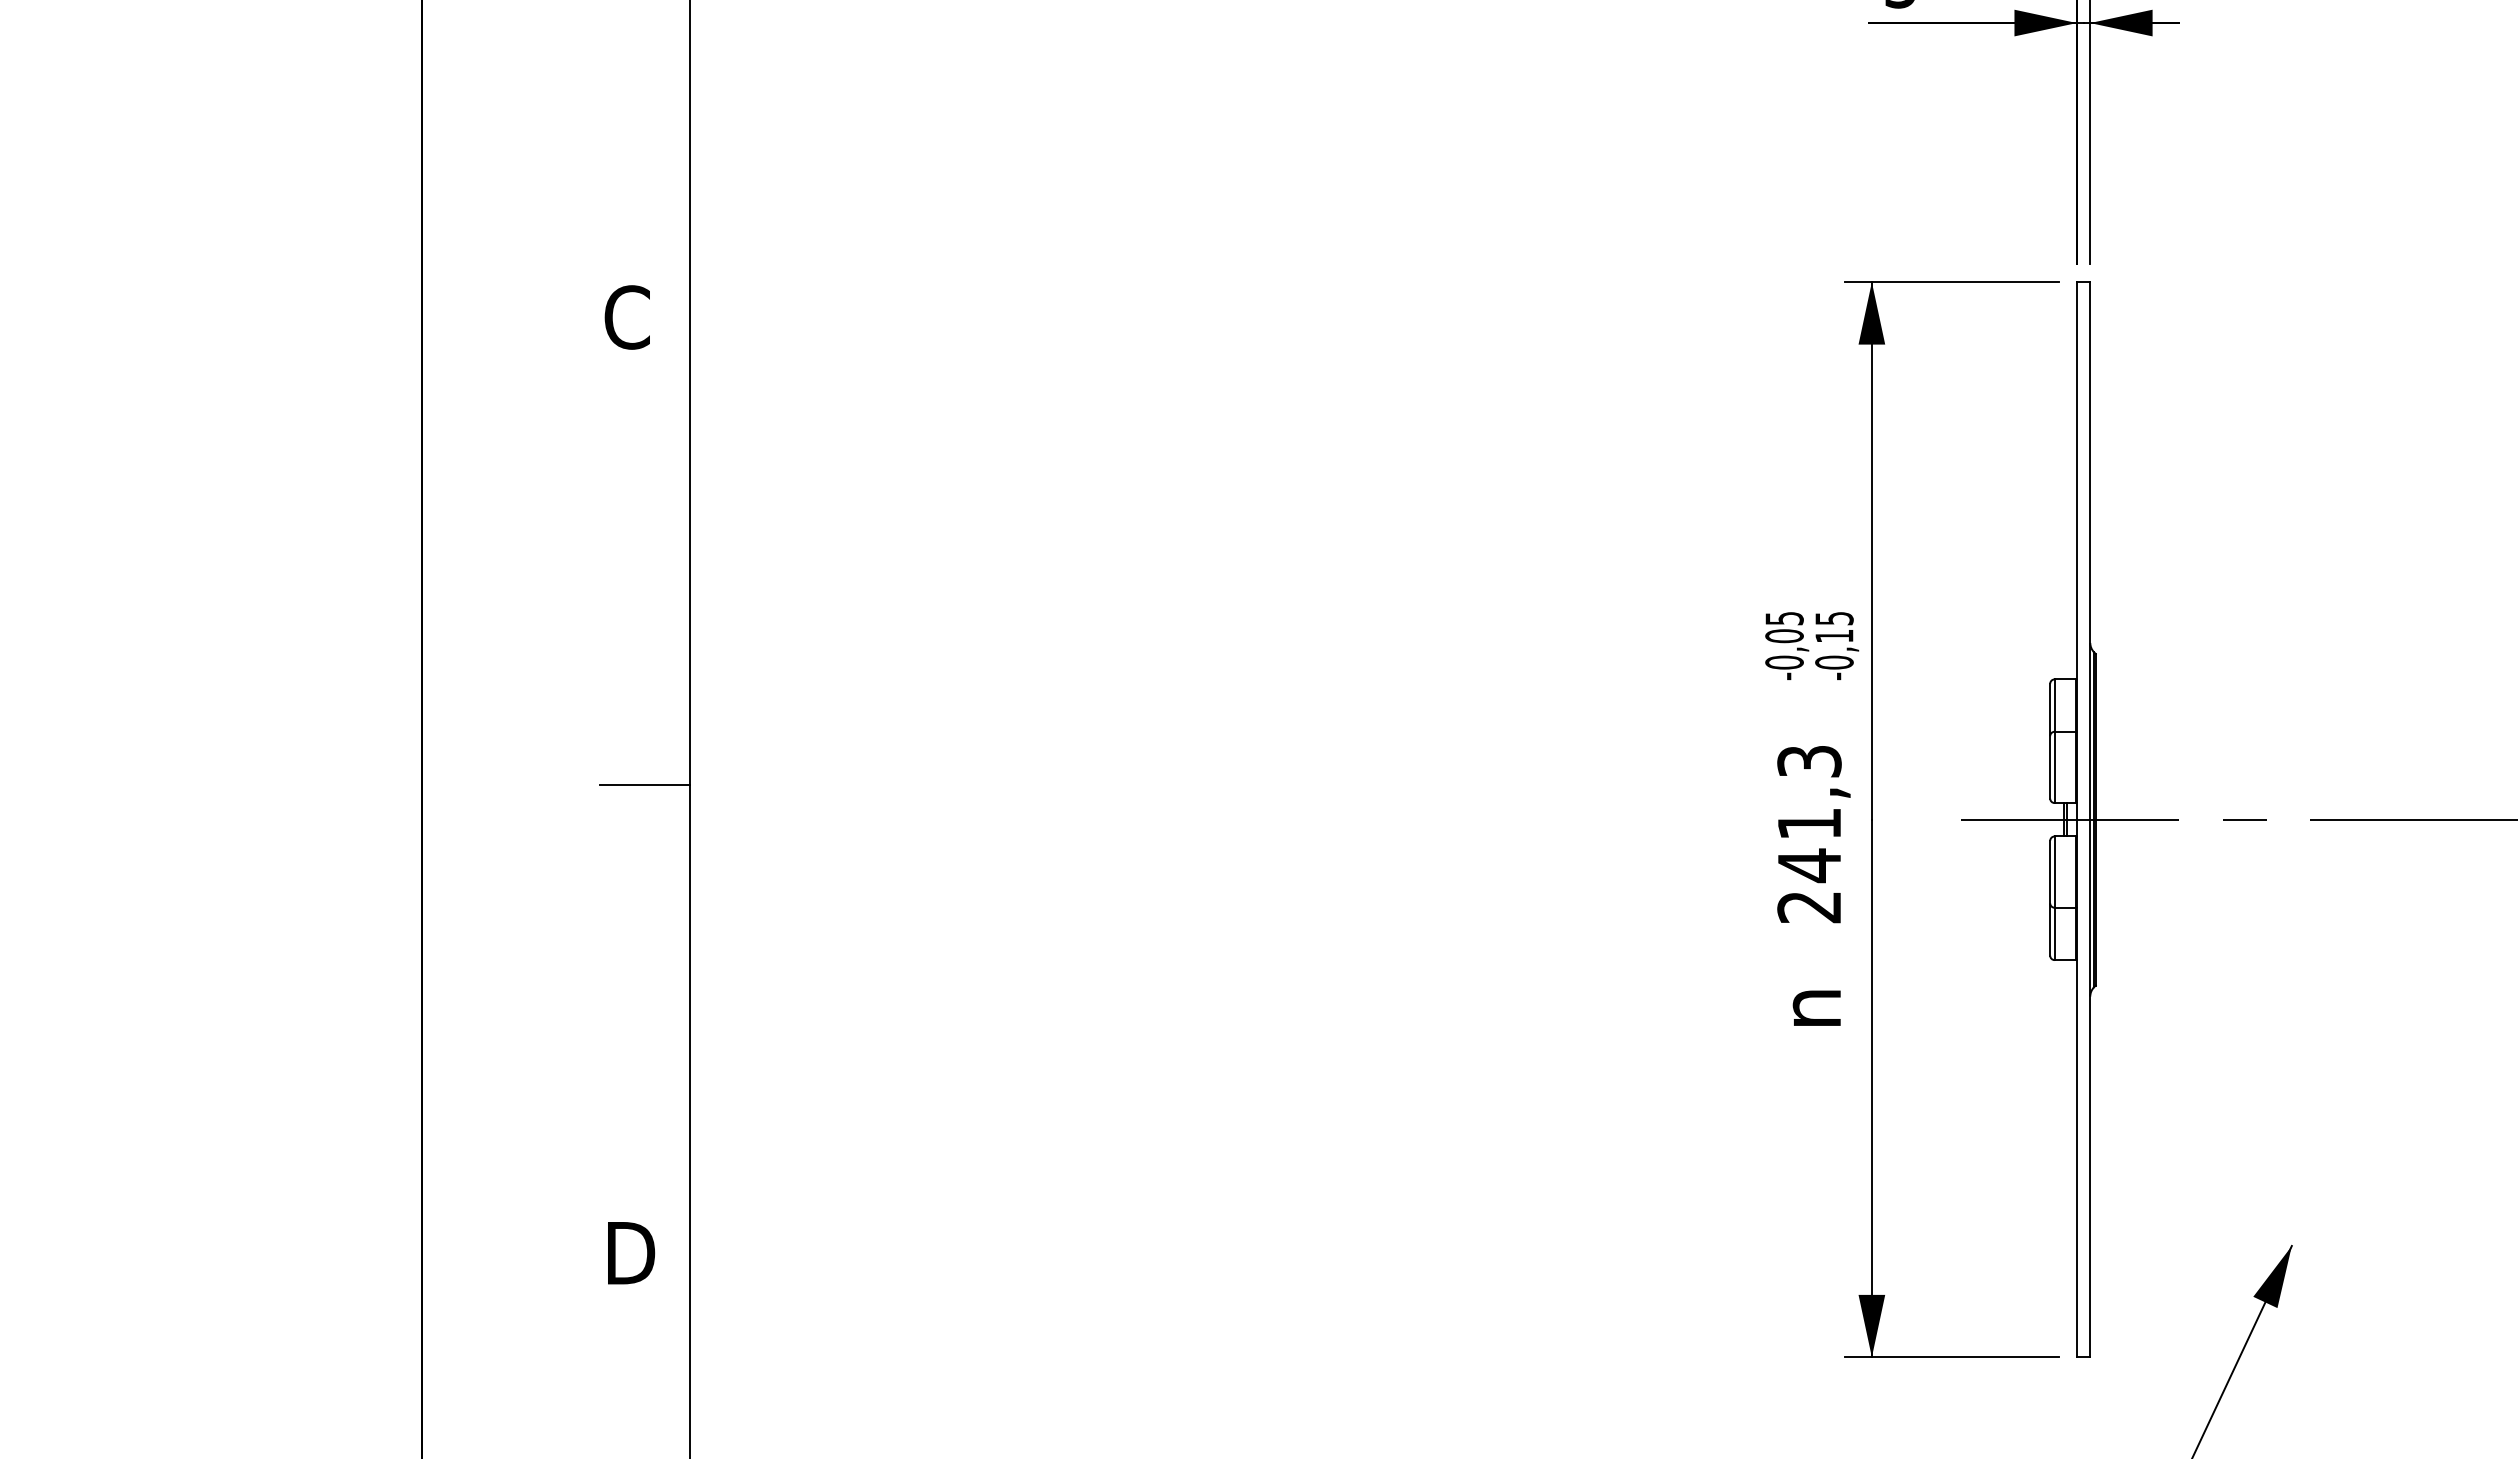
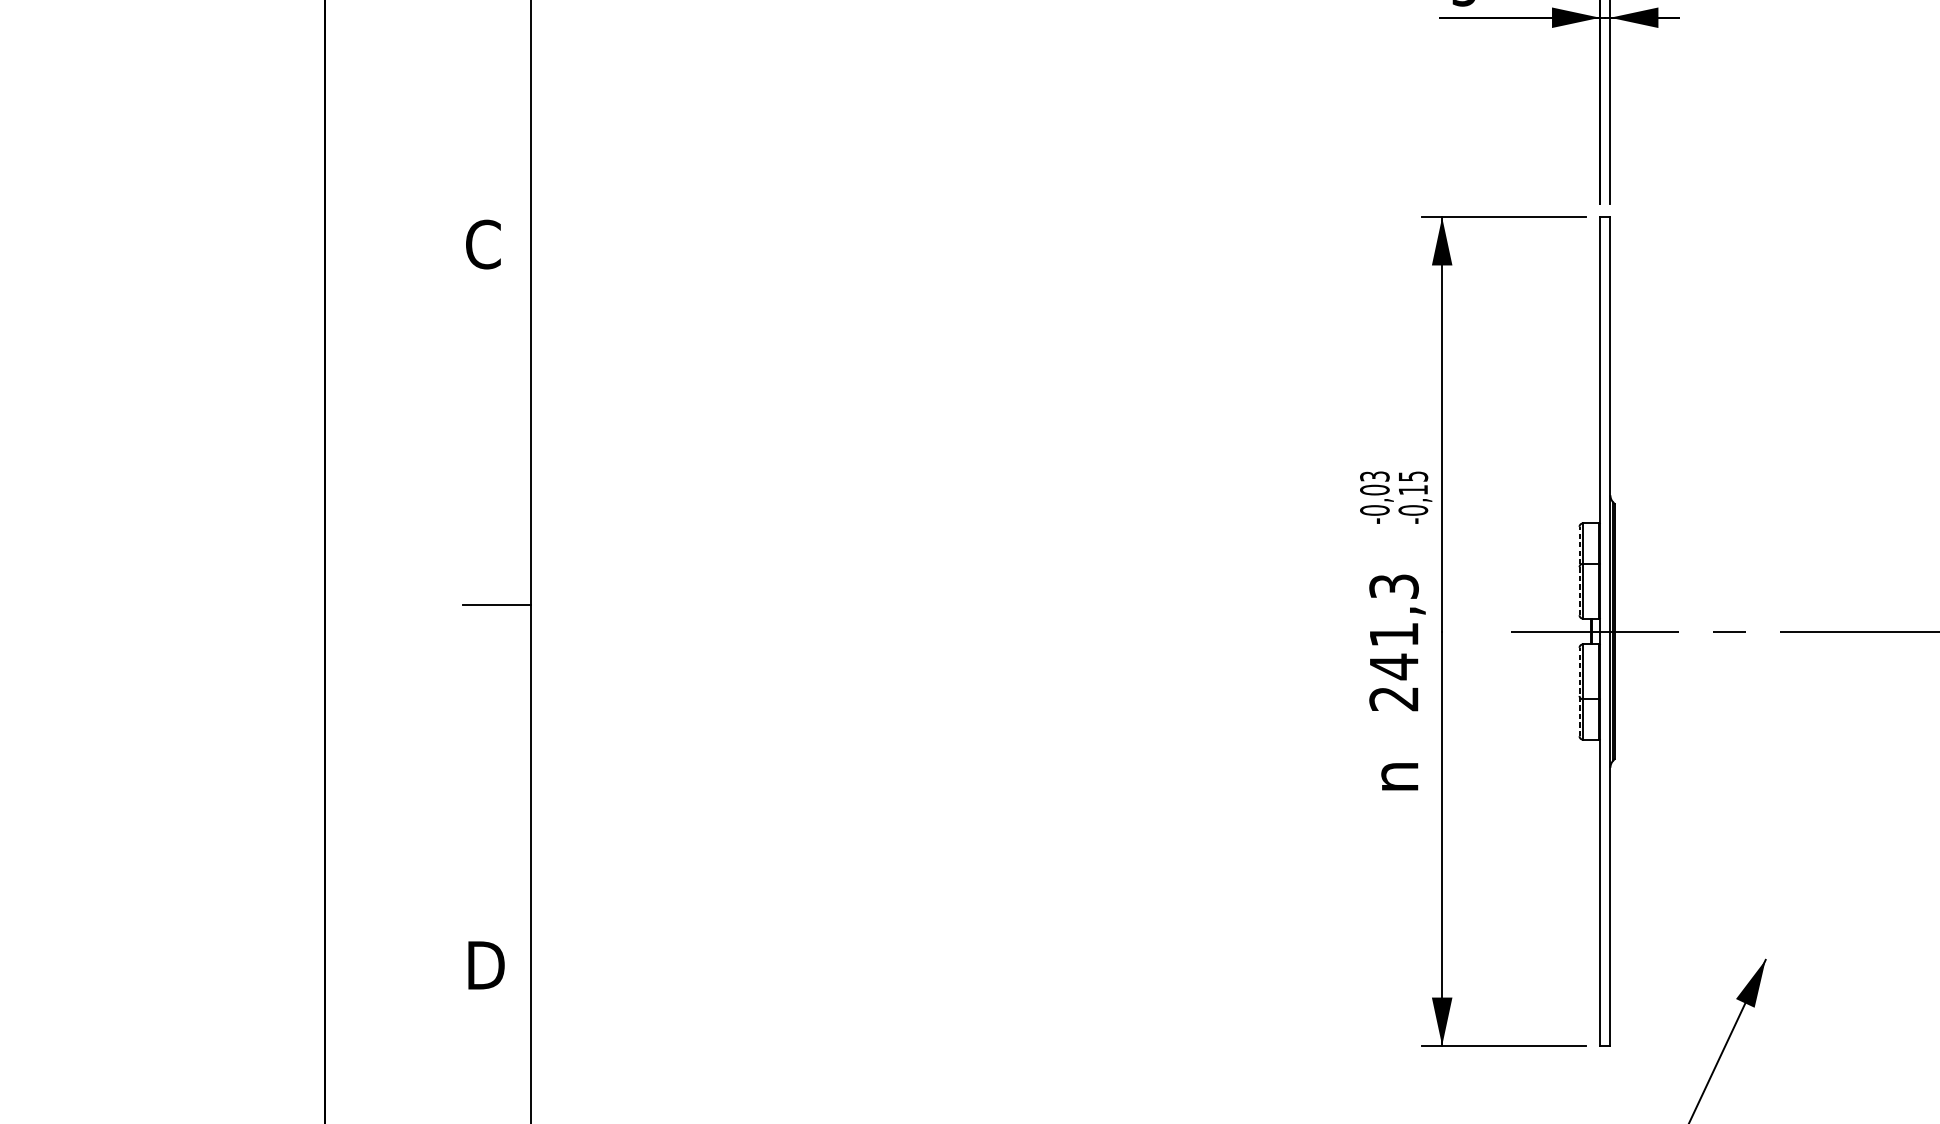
text: (1784, 618) -> (1374, 476), -0,05 -> -0,03
line: (2050, 740) -> (1579, 570), solid -> dashed
line: (2050, 897) -> (1579, 691), solid -> dashed

